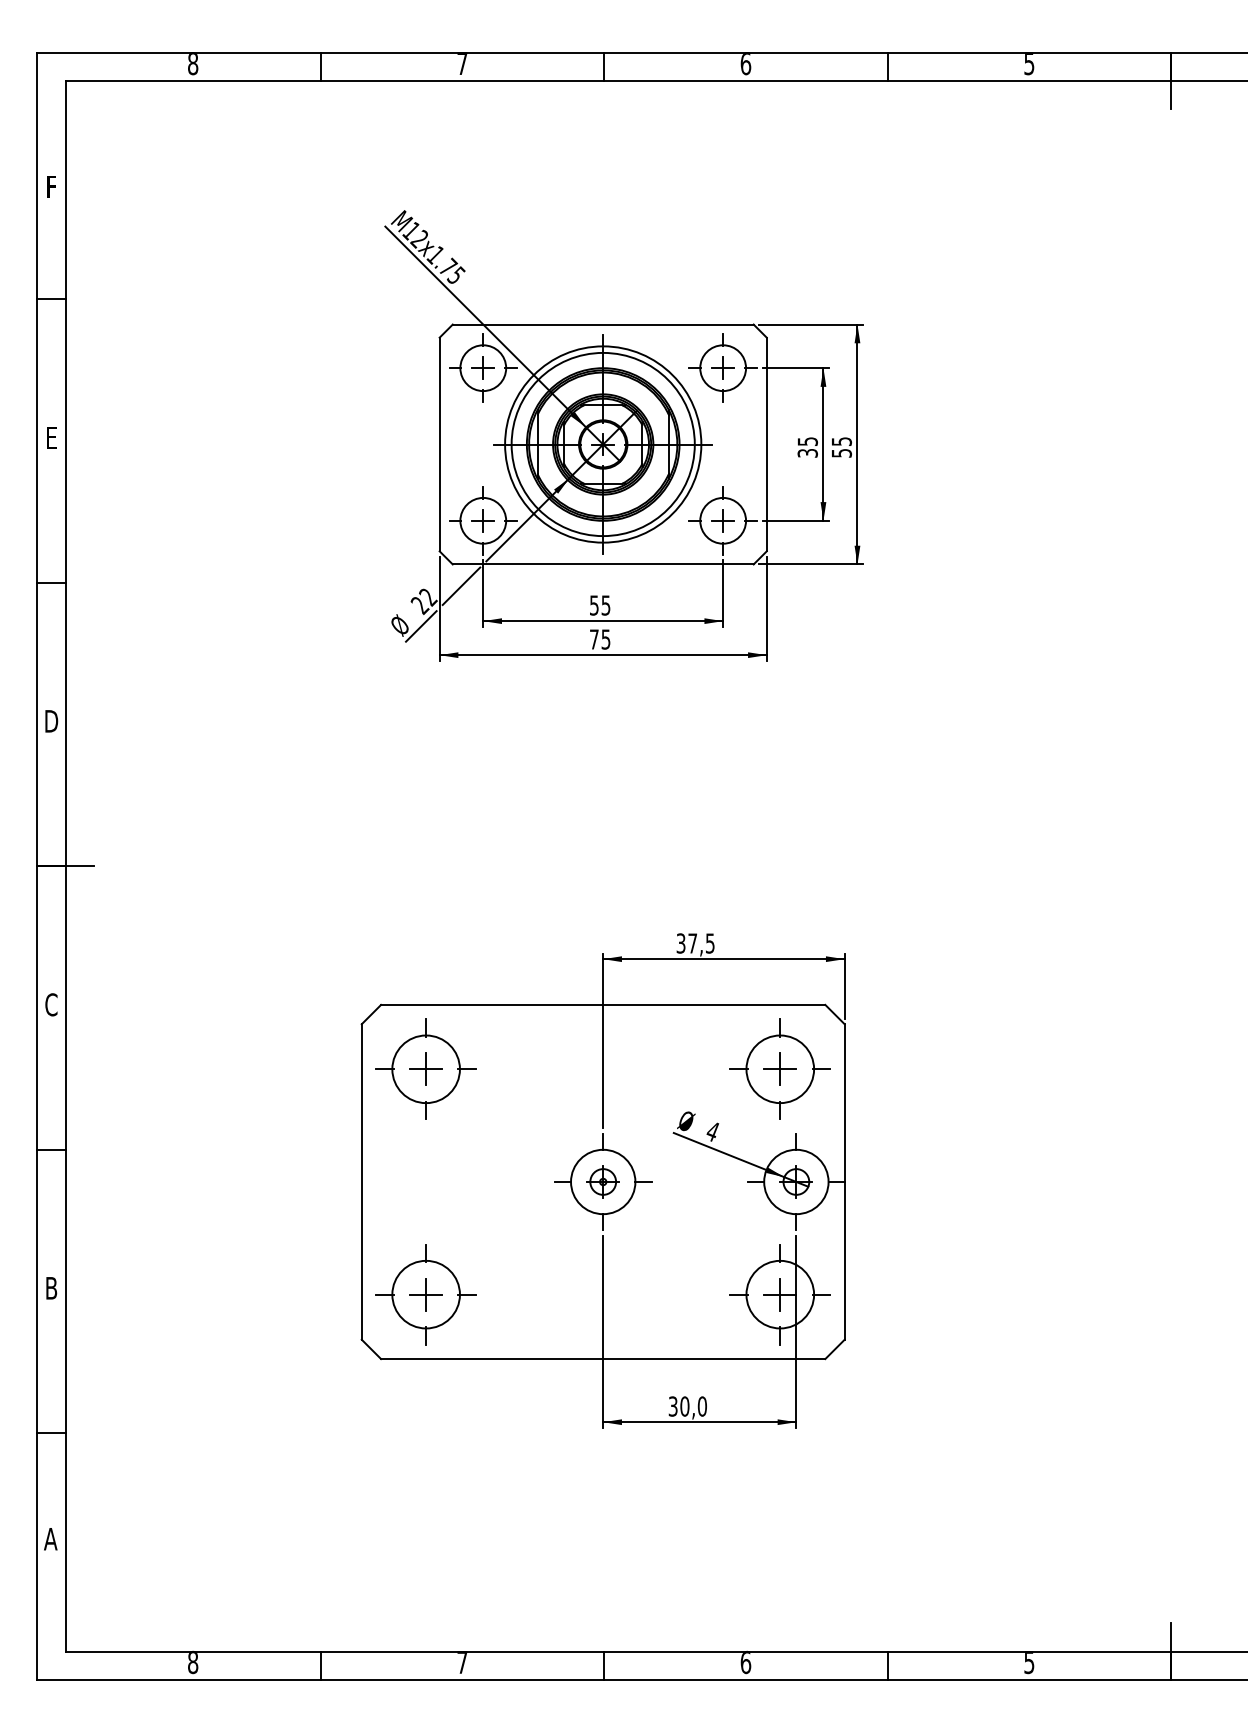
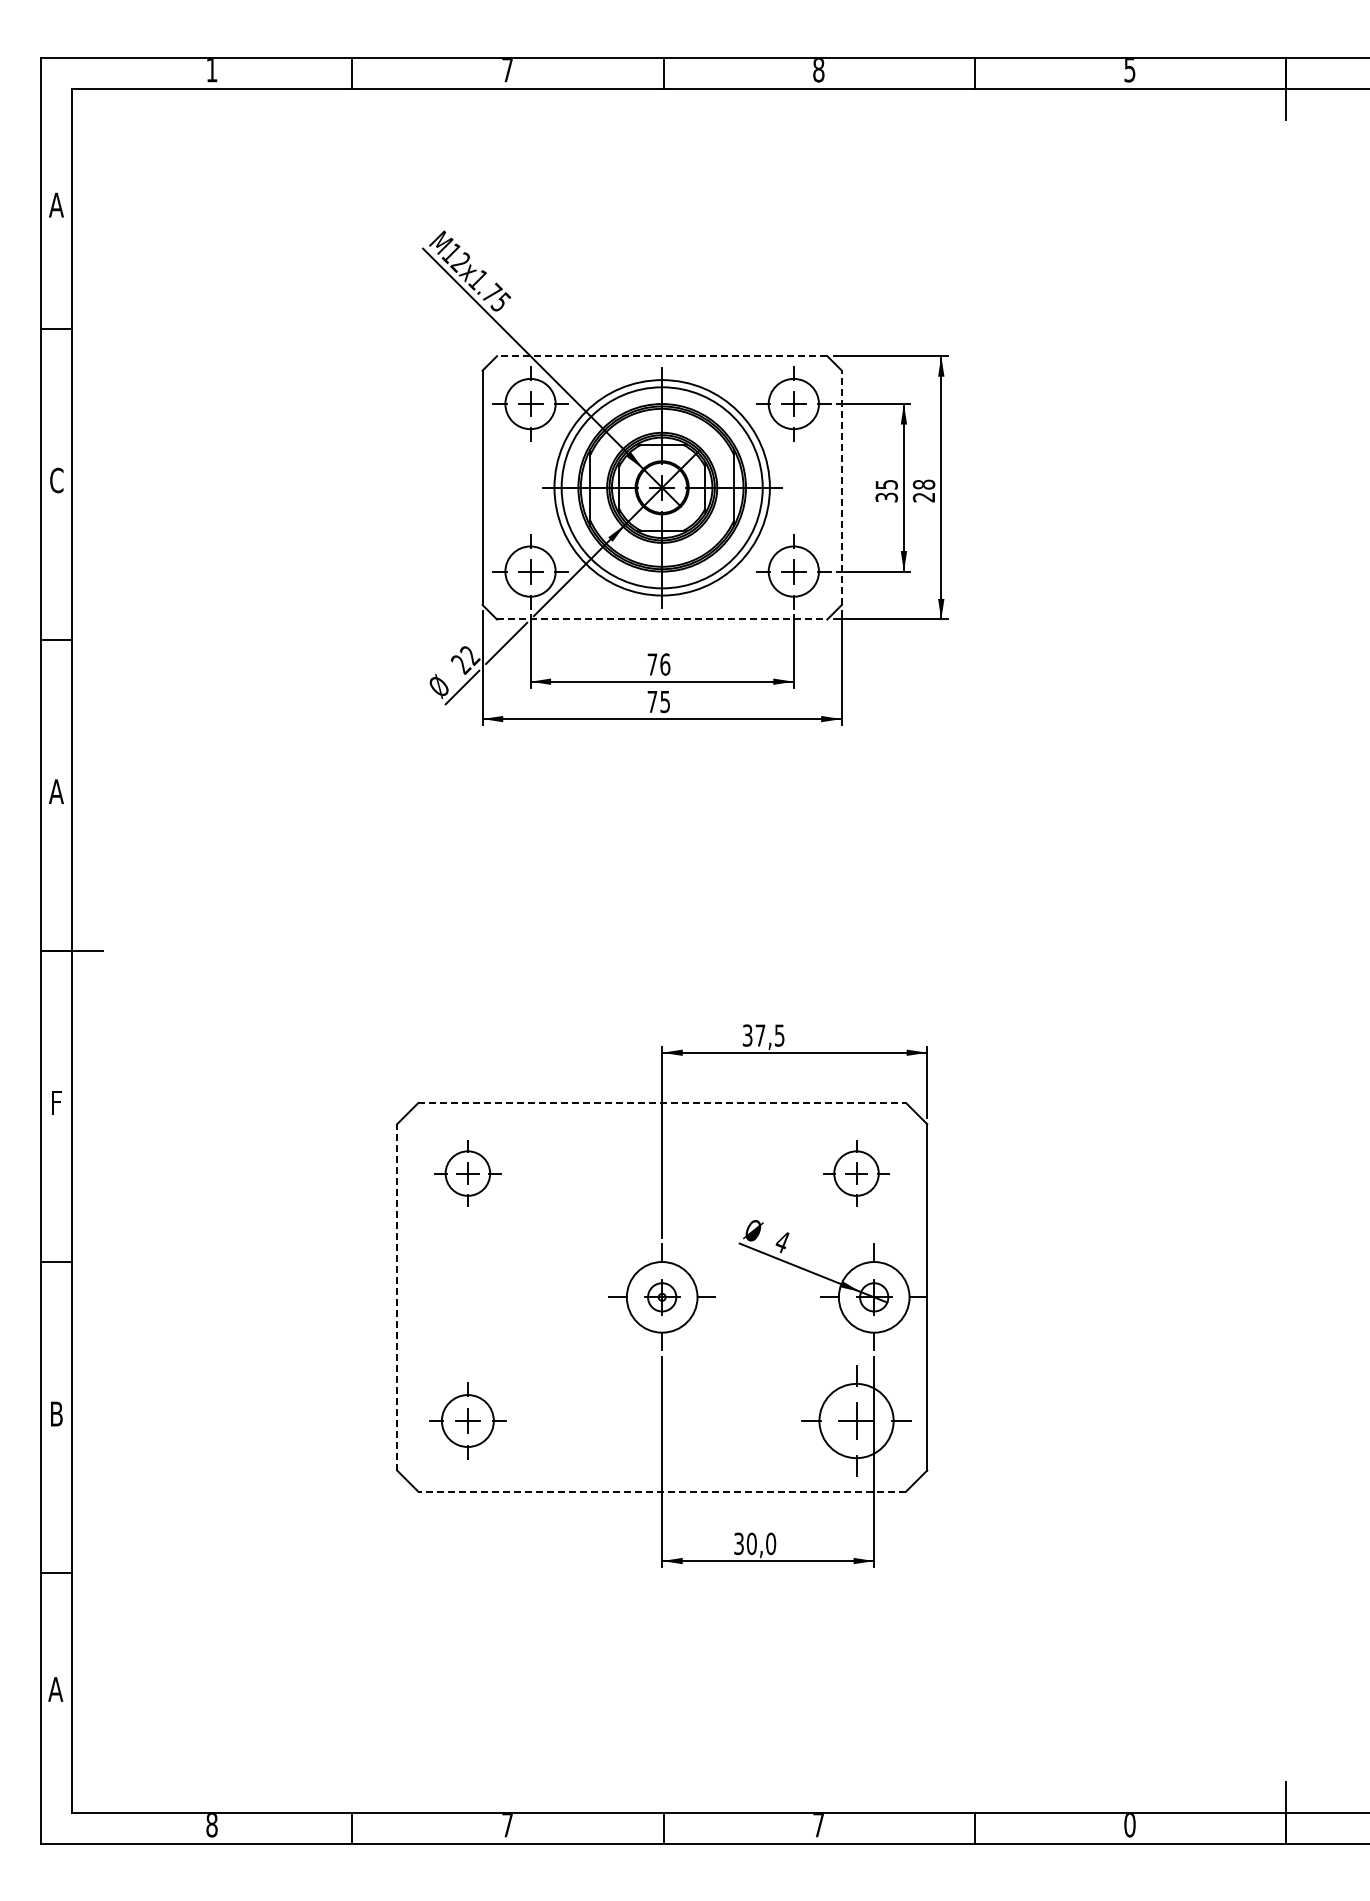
text: (192, 64) -> (211, 70), 8 -> 1
text: (745, 64) -> (818, 70), 6 -> 8
text: (51, 186) -> (56, 204), F -> A
line: (602, 324) -> (661, 356), solid -> dashed
text: (51, 437) -> (56, 480), E -> C
line: (766, 444) -> (841, 487), solid -> dashed
text: (841, 446) -> (923, 490), 55 -> 28
line: (603, 564) -> (662, 619), solid -> dashed
text: (599, 605) -> (658, 664), 55 -> 76
text: (51, 721) -> (56, 791), D -> A
text: (51, 1004) -> (56, 1102), C -> F
line: (603, 1005) -> (662, 1103), solid -> dashed
part: (425, 1069) -> (467, 1173), size x0.6
part: (780, 1069) -> (856, 1173), size x0.6
line: (362, 1181) -> (397, 1296), solid -> dashed
part: (425, 1294) -> (467, 1420), size x0.7
line: (603, 1358) -> (662, 1491), solid -> dashed
text: (745, 1663) -> (818, 1825), 6 -> 7
text: (1028, 1663) -> (1129, 1825), 5 -> 0

